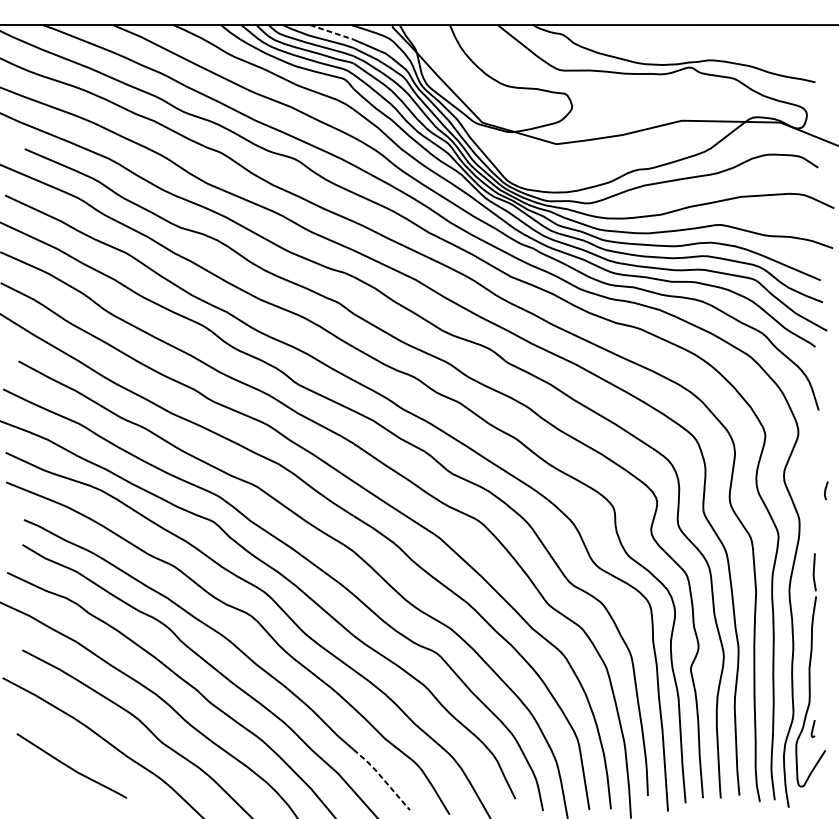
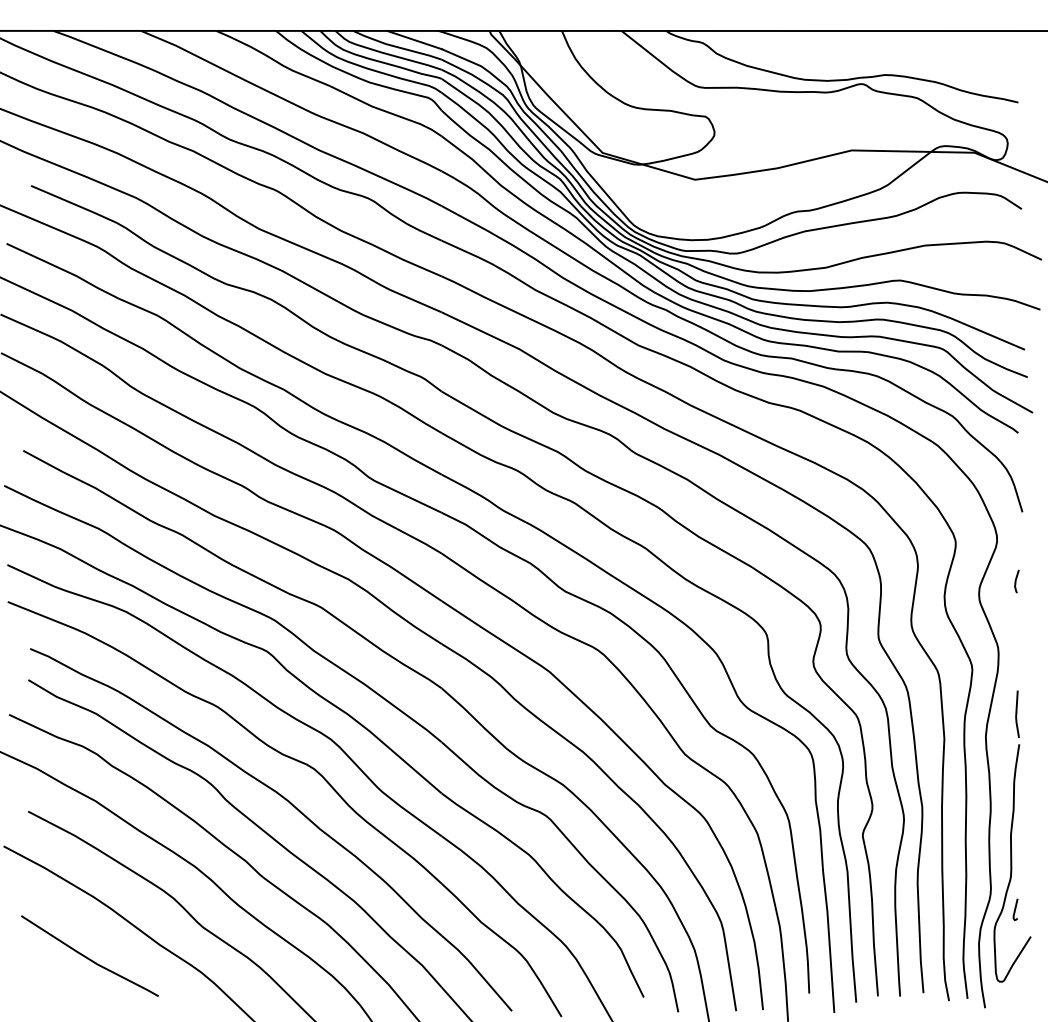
line: (331, 32) -> (414, 40), dashed -> solid
line: (825, 490) -> (1016, 581), moved
line: (382, 778) -> (477, 971), dashed -> solid

